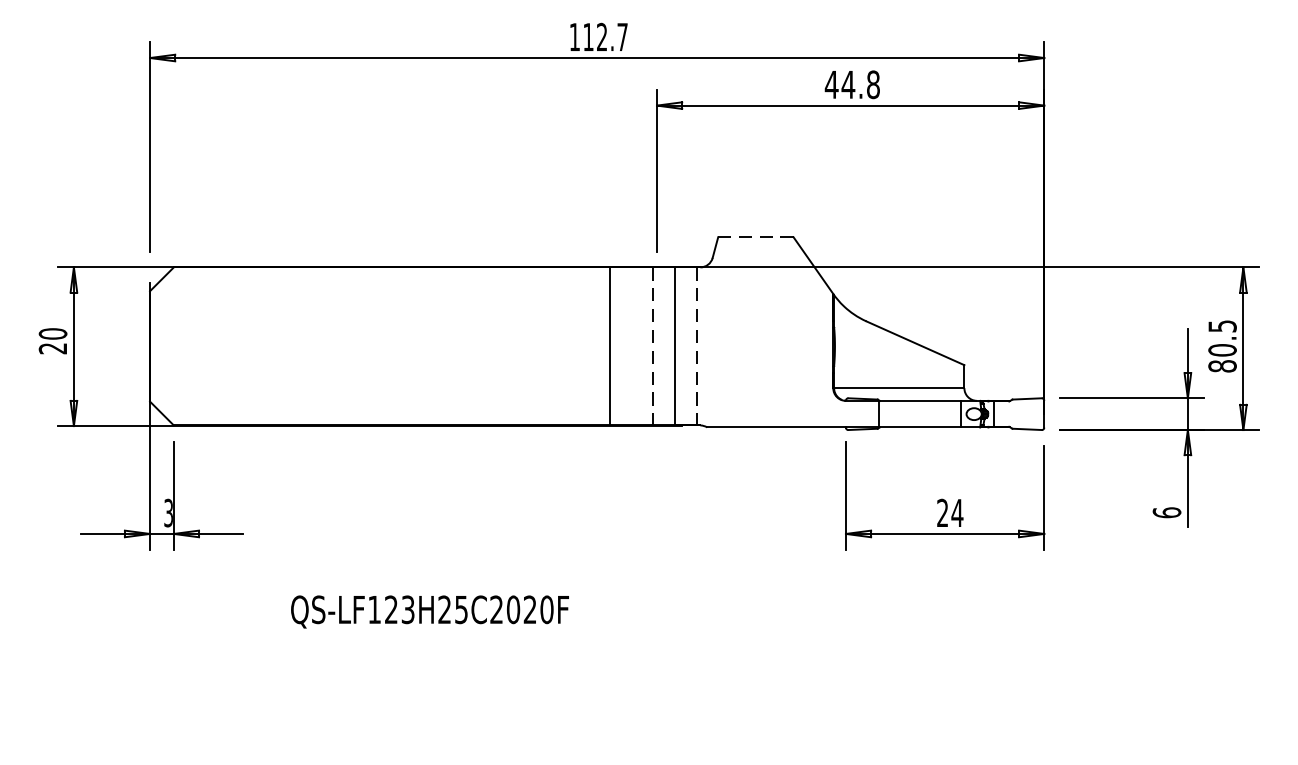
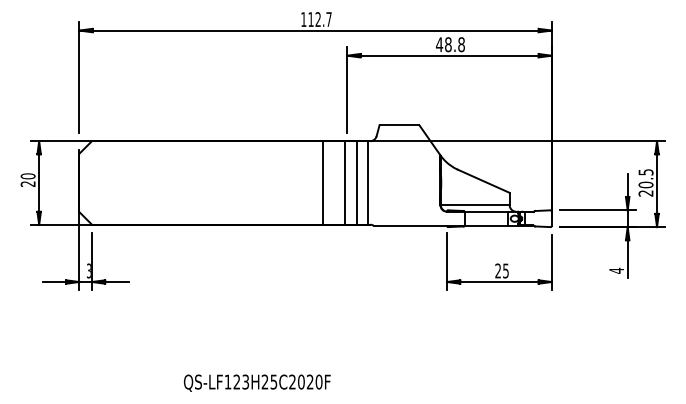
text: (846, 84) -> (447, 44), 44.8 -> 48.8
line: (755, 237) -> (399, 125), dashed -> solid
line: (653, 345) -> (345, 182), dashed -> solid
line: (697, 345) -> (368, 182), dashed -> solid
text: (1221, 366) -> (645, 193), 80.5 -> 20.5
text: (956, 512) -> (505, 270), 24 -> 25
text: (1166, 512) -> (616, 270), 6 -> 4
text: (430, 610) -> (257, 382), moved

